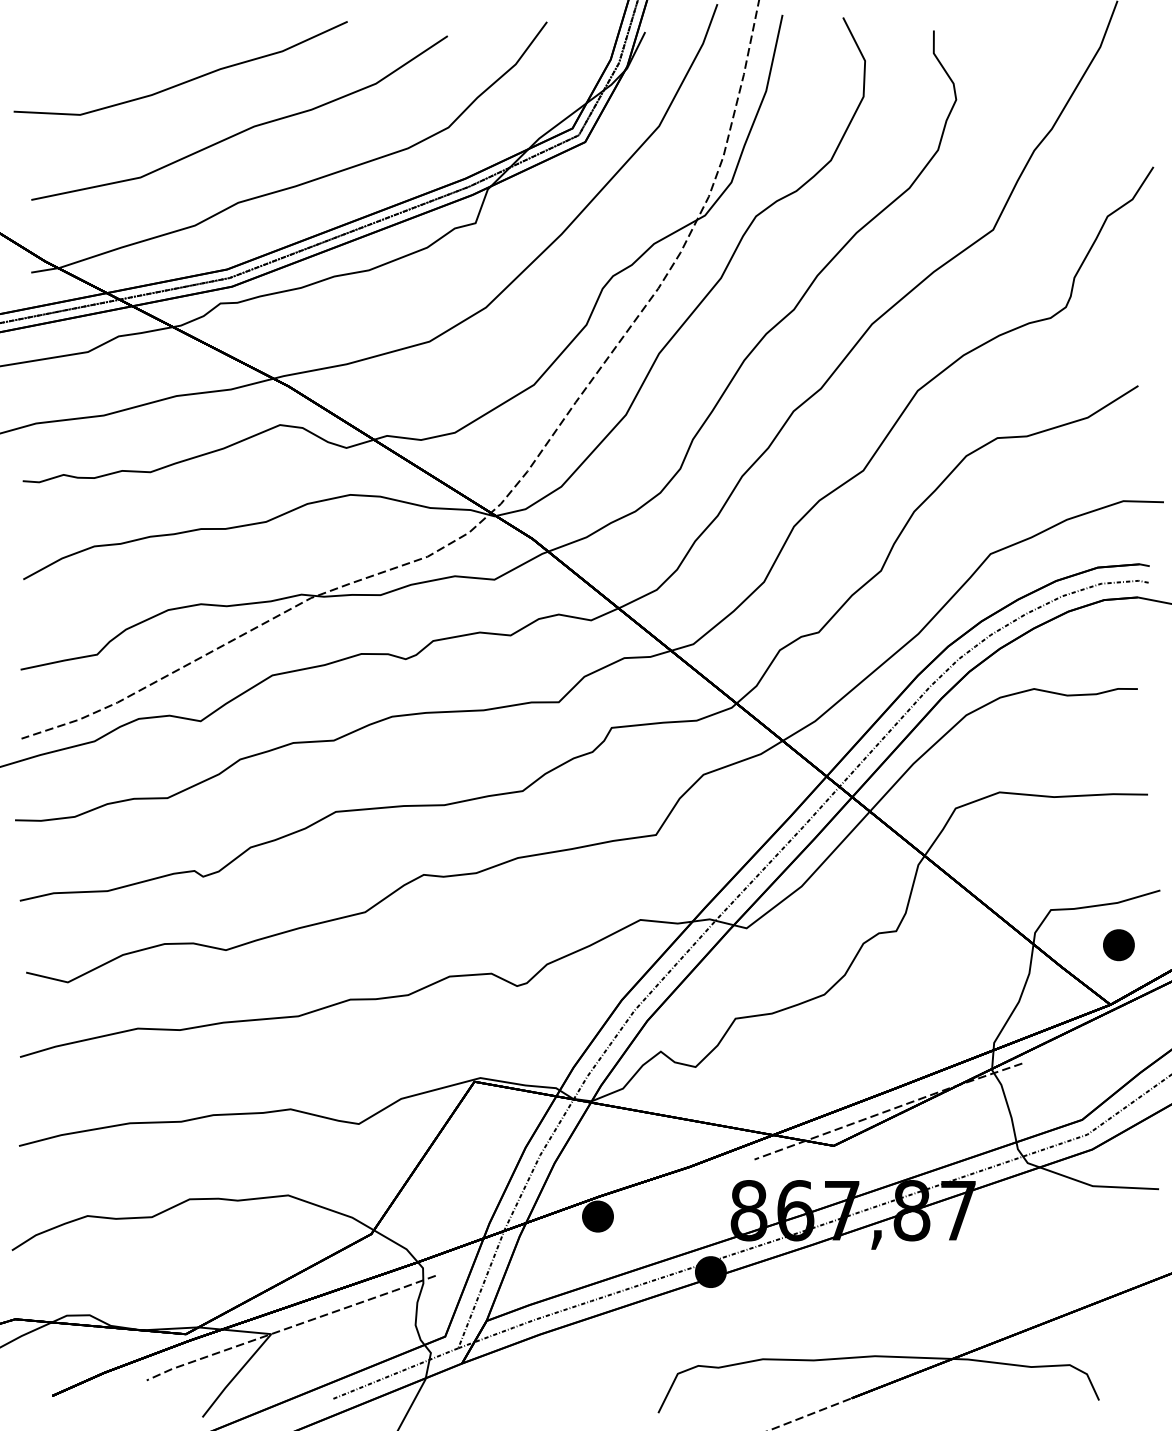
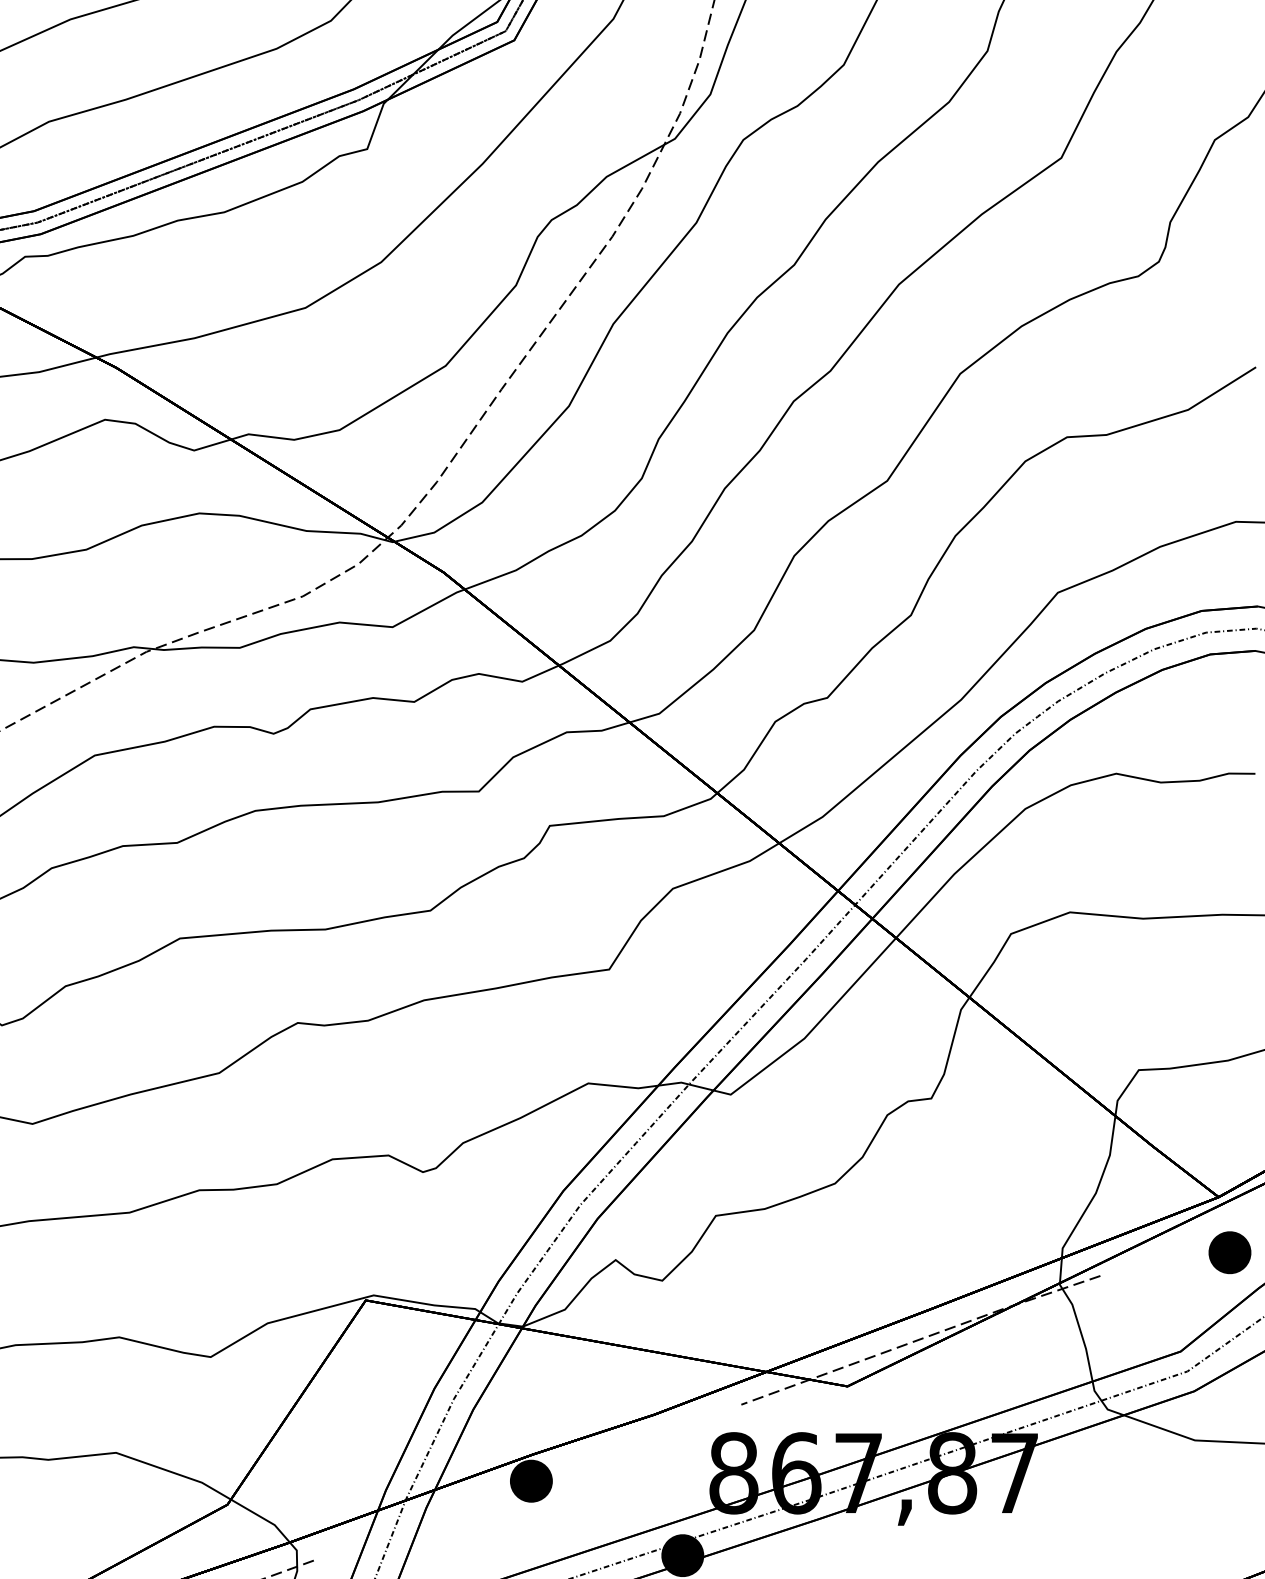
part: (1118, 945) -> (1229, 1253), moved

